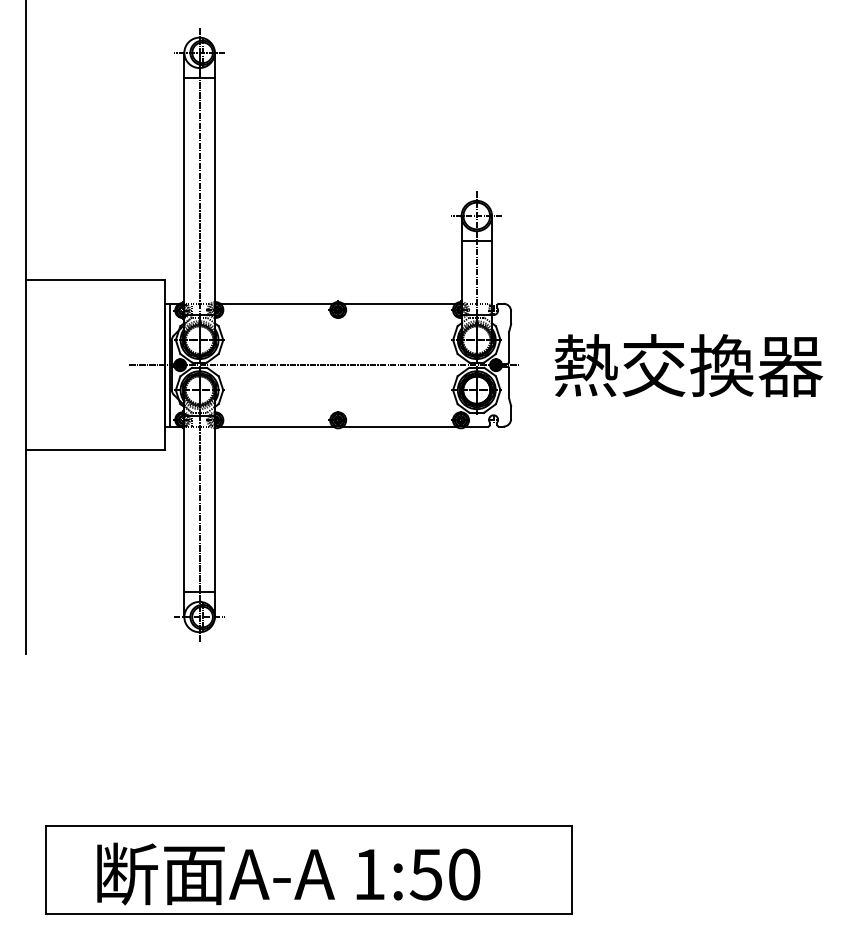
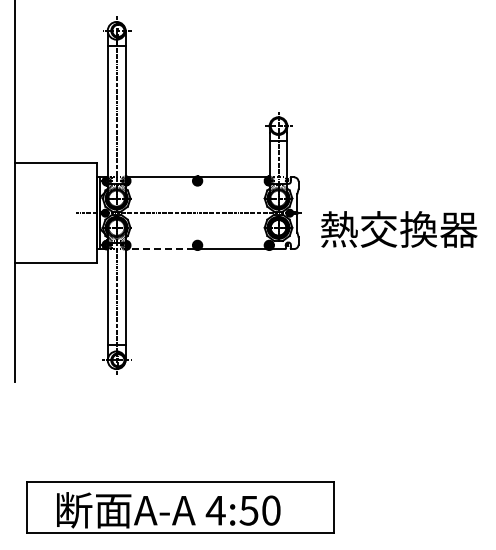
text: (689, 365) -> (399, 229), moved
line: (276, 427) -> (161, 249), solid -> dashed
text: (368, 874) -> (215, 510), 1:50 -> 4:50

